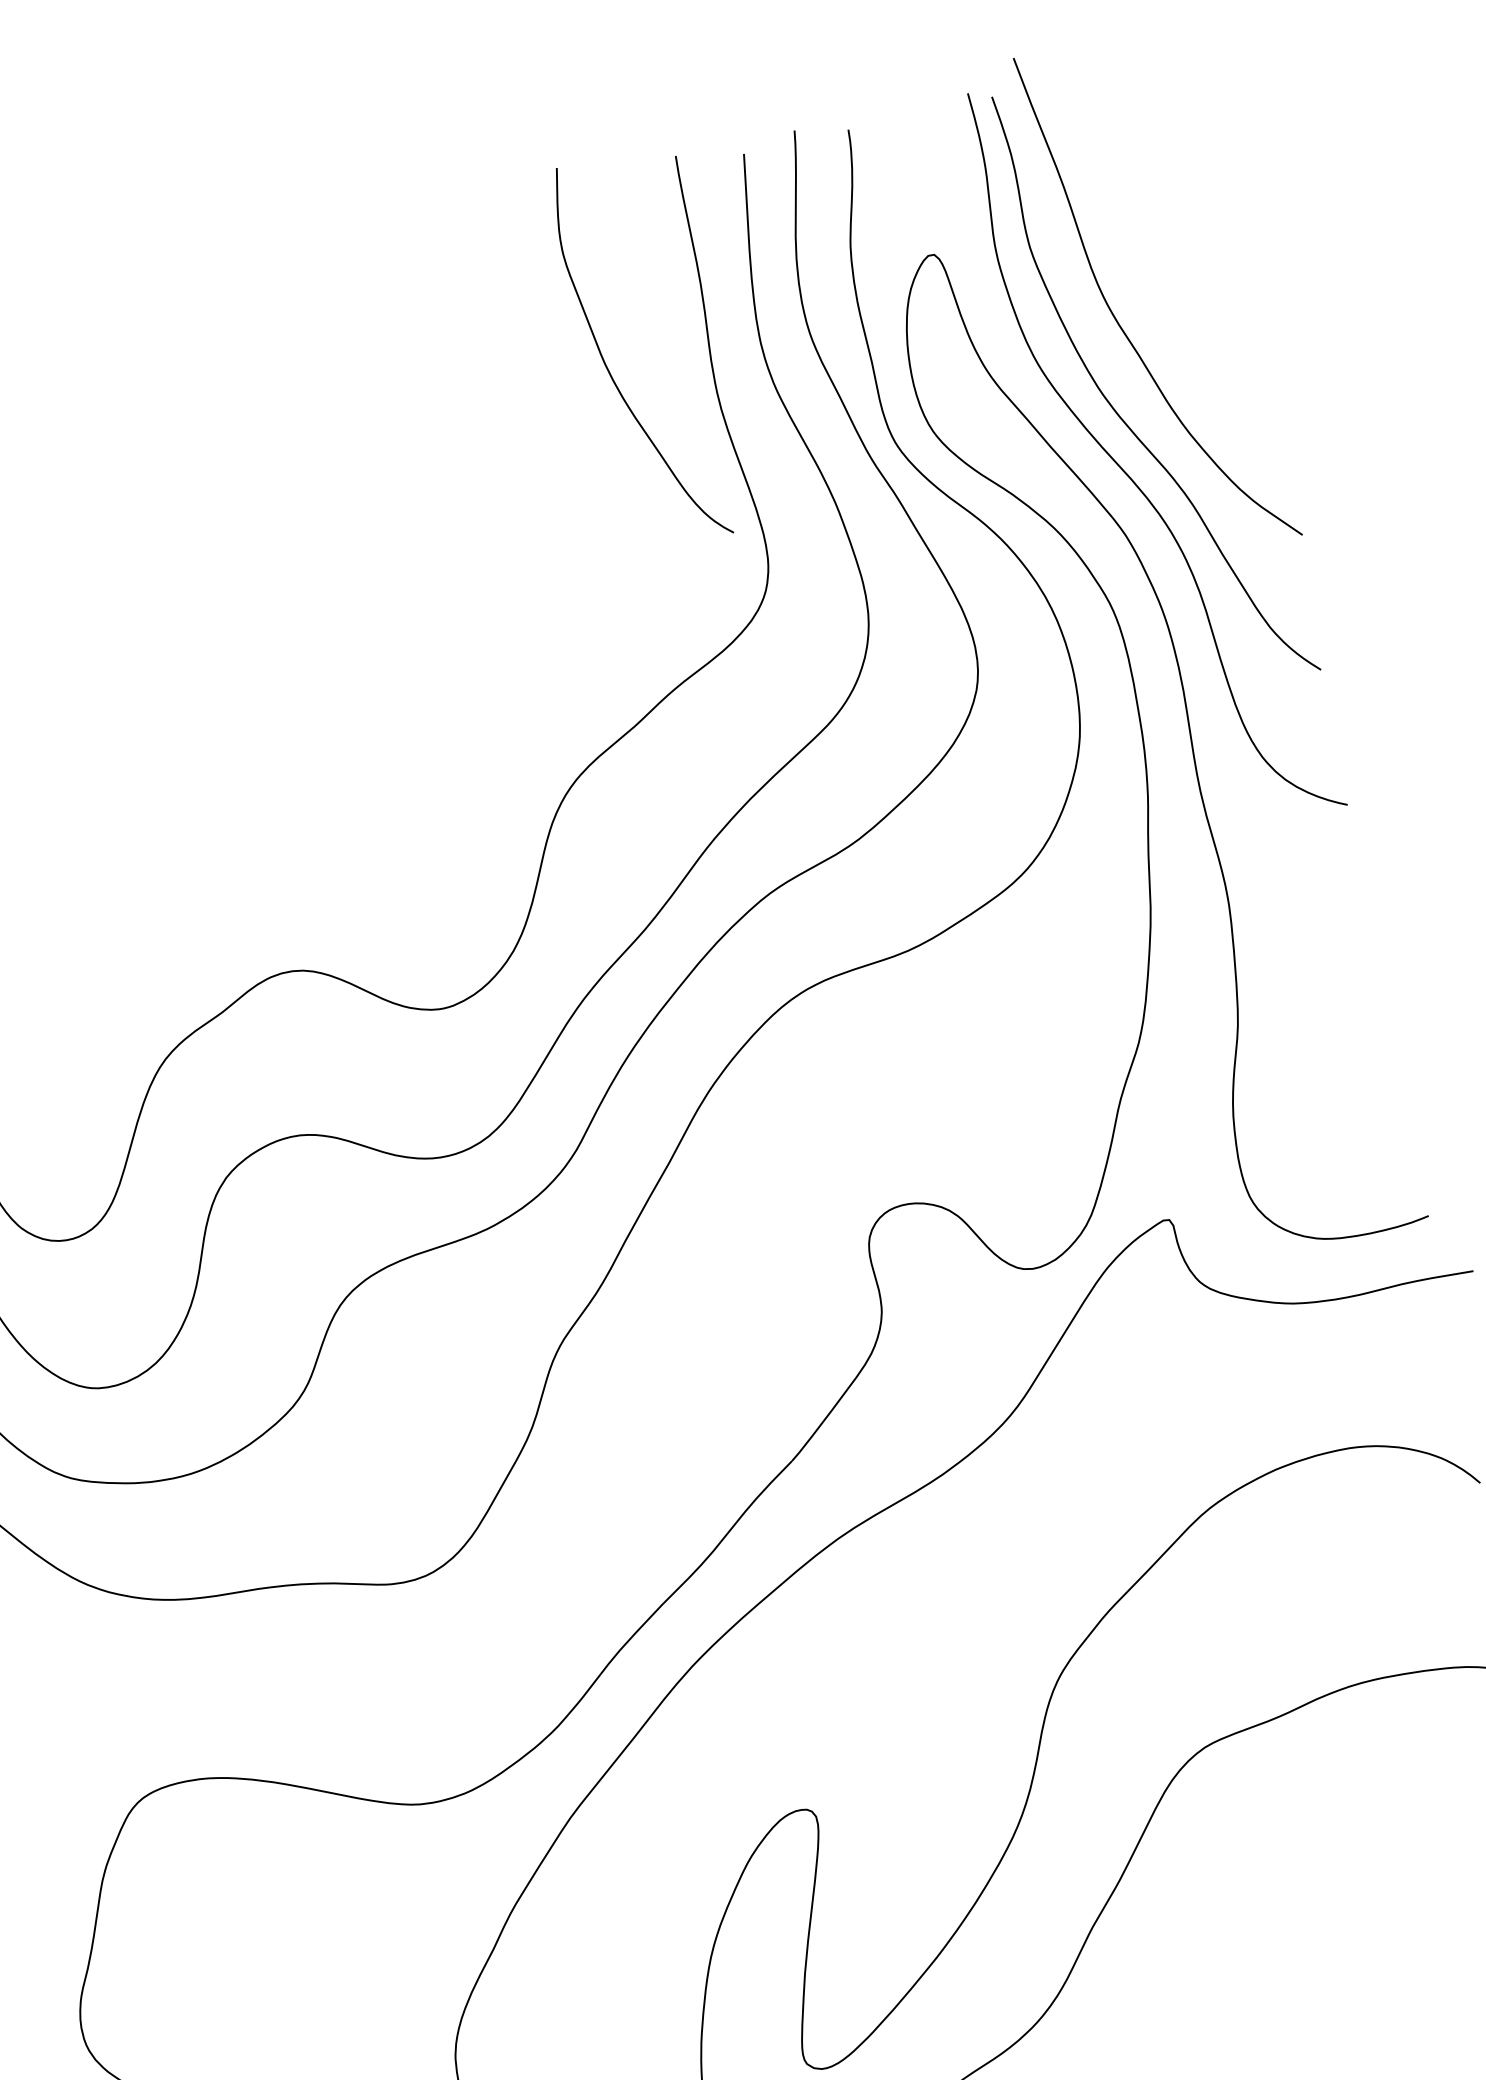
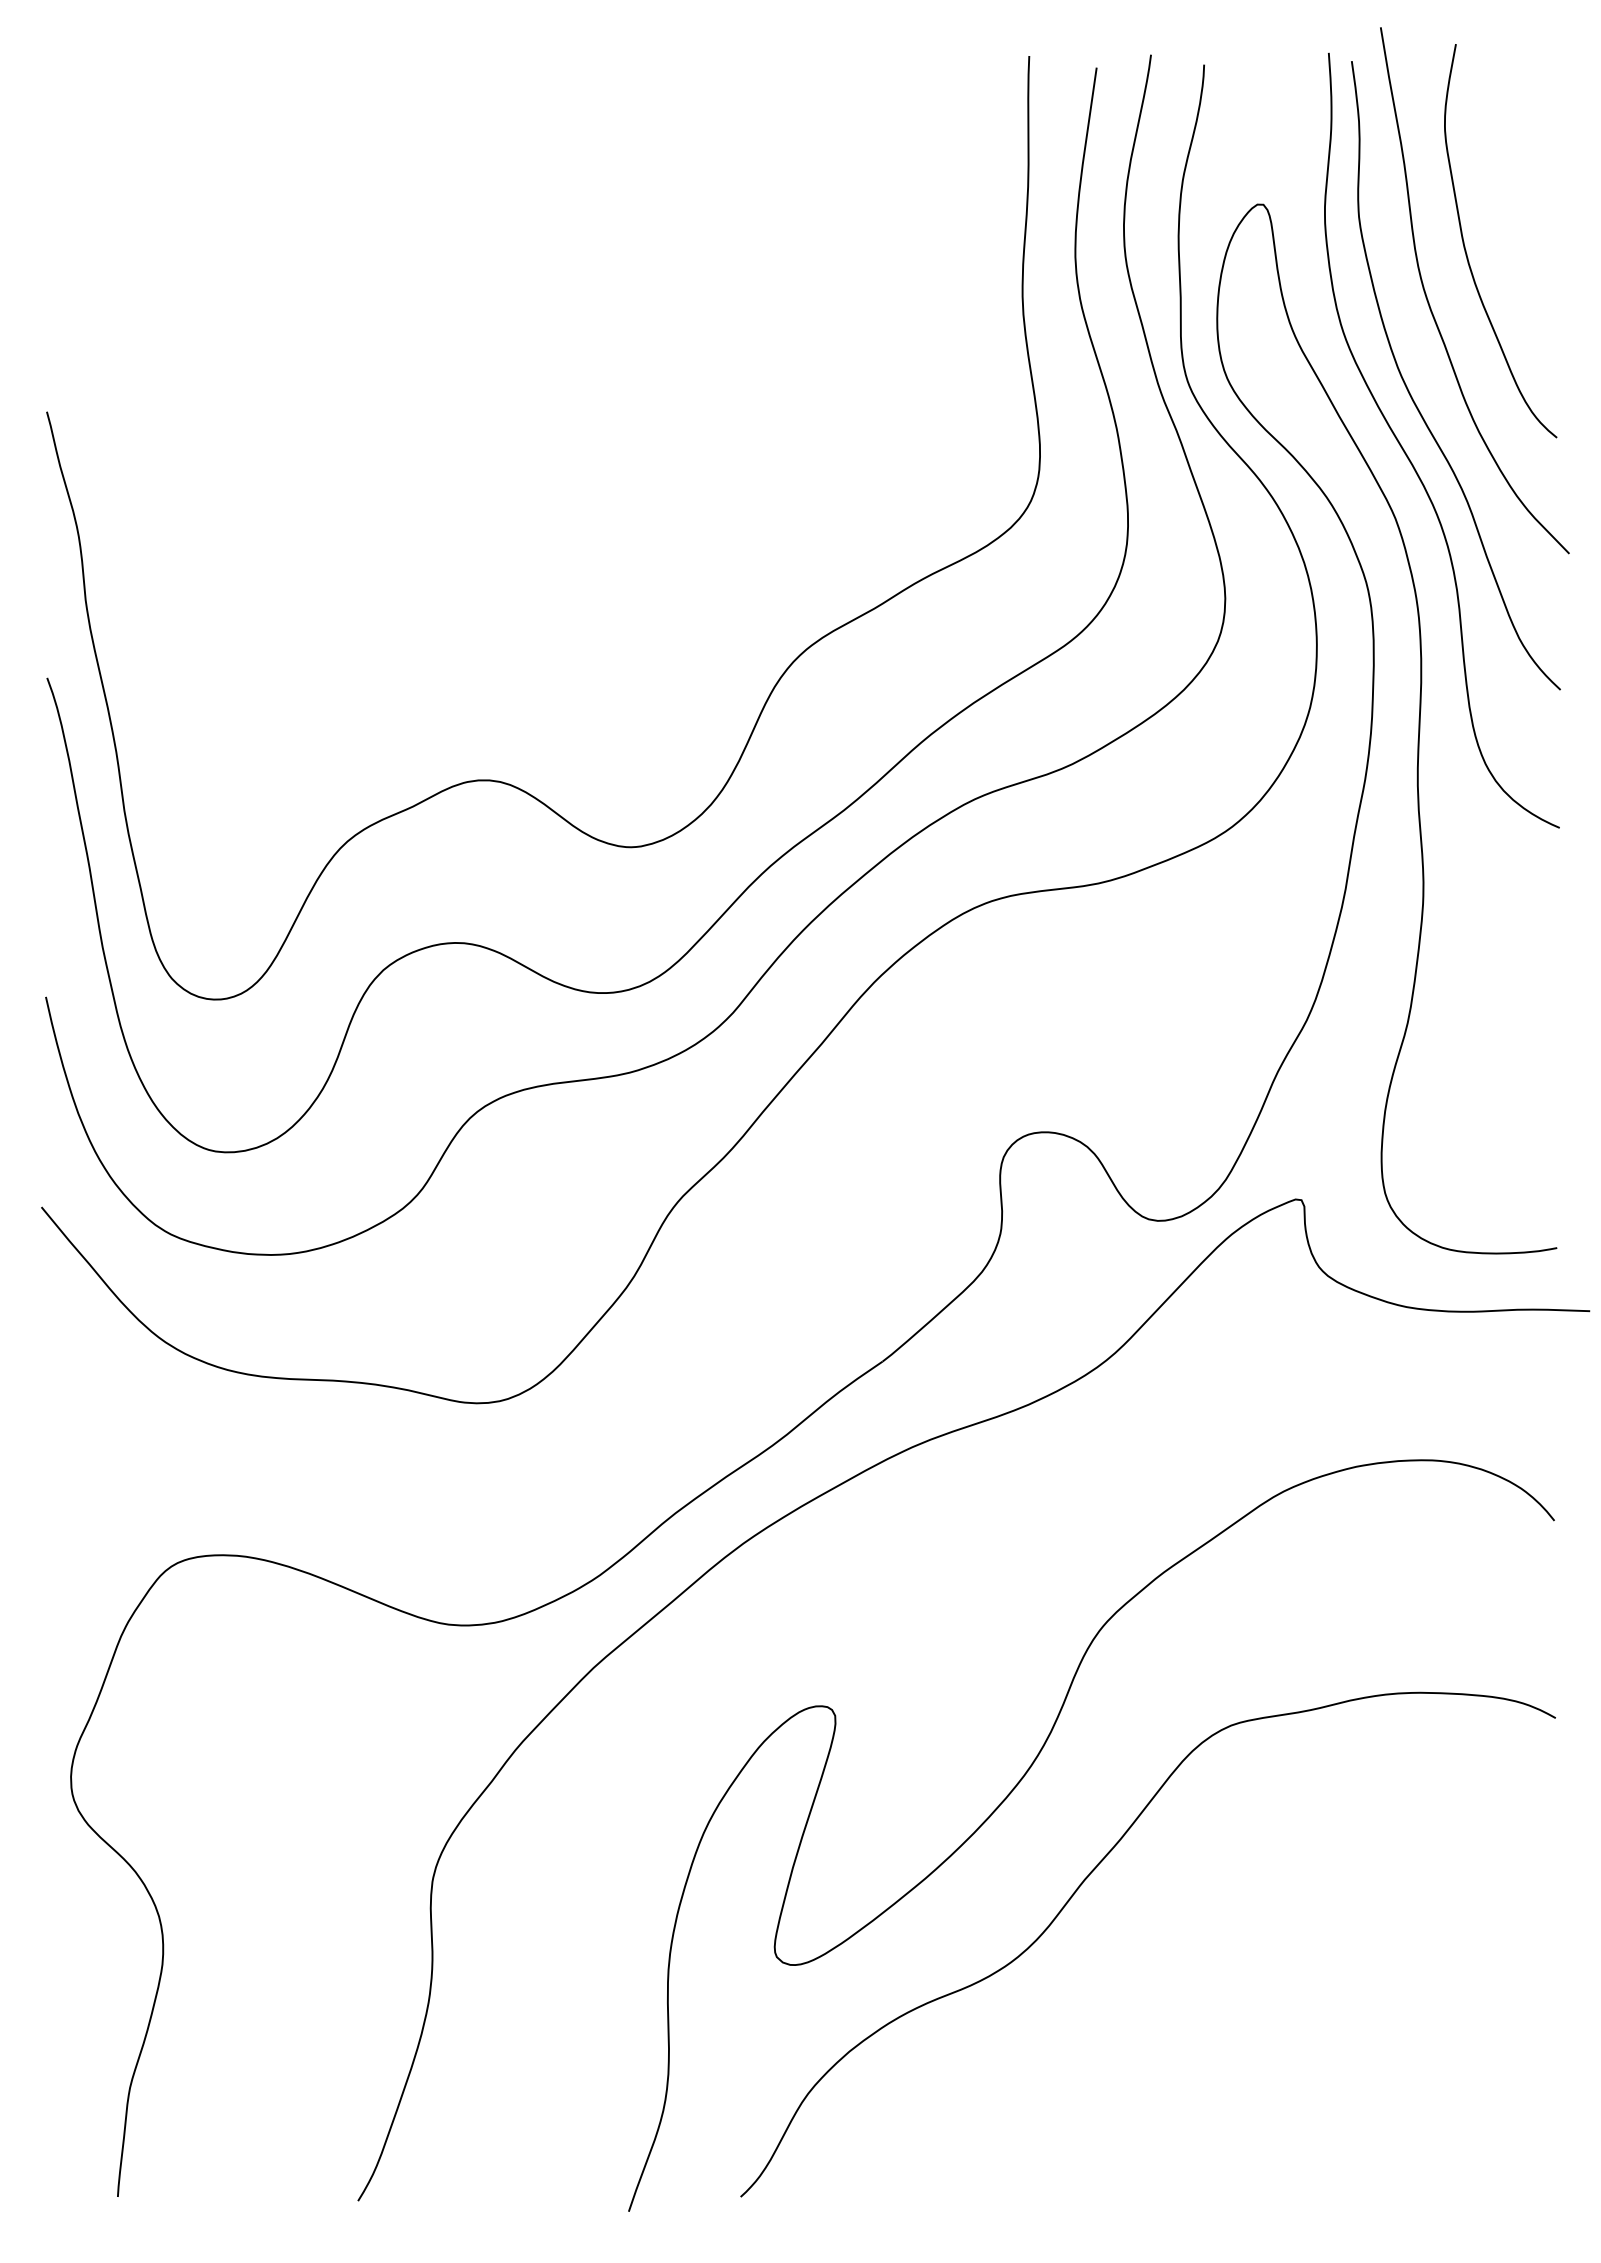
curve: (608, 367) -> (1466, 250), moved

